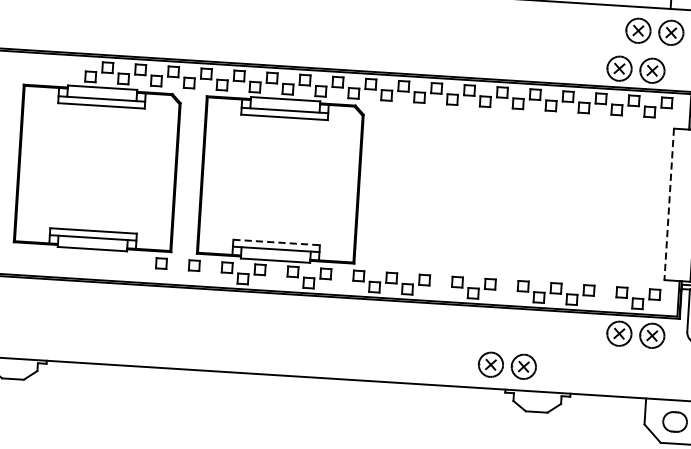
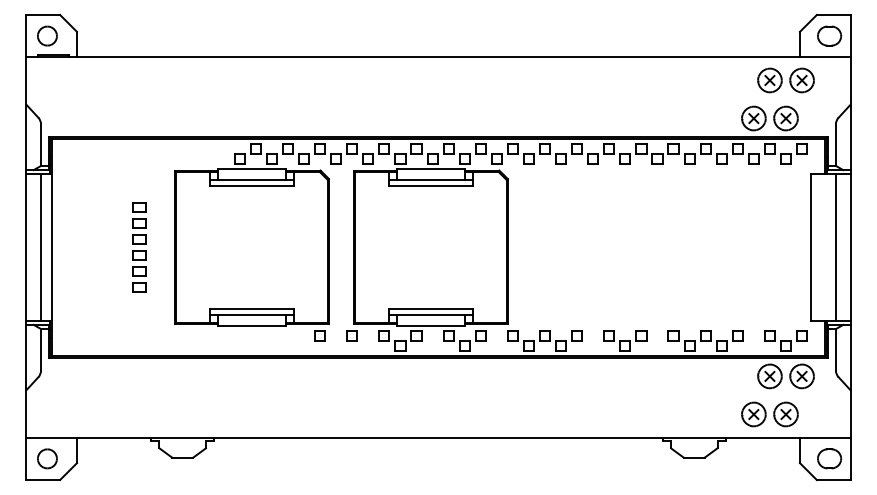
line: (669, 204) -> (810, 247), dashed -> solid
line: (277, 242) -> (431, 308), dashed -> solid
part: (506, 365) -> (769, 414), moved

